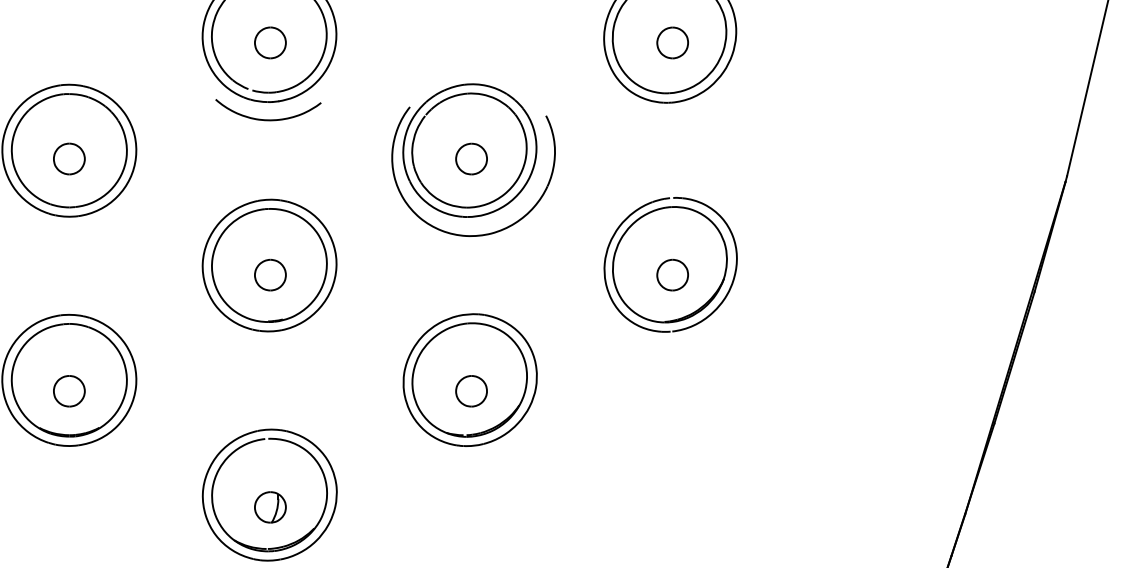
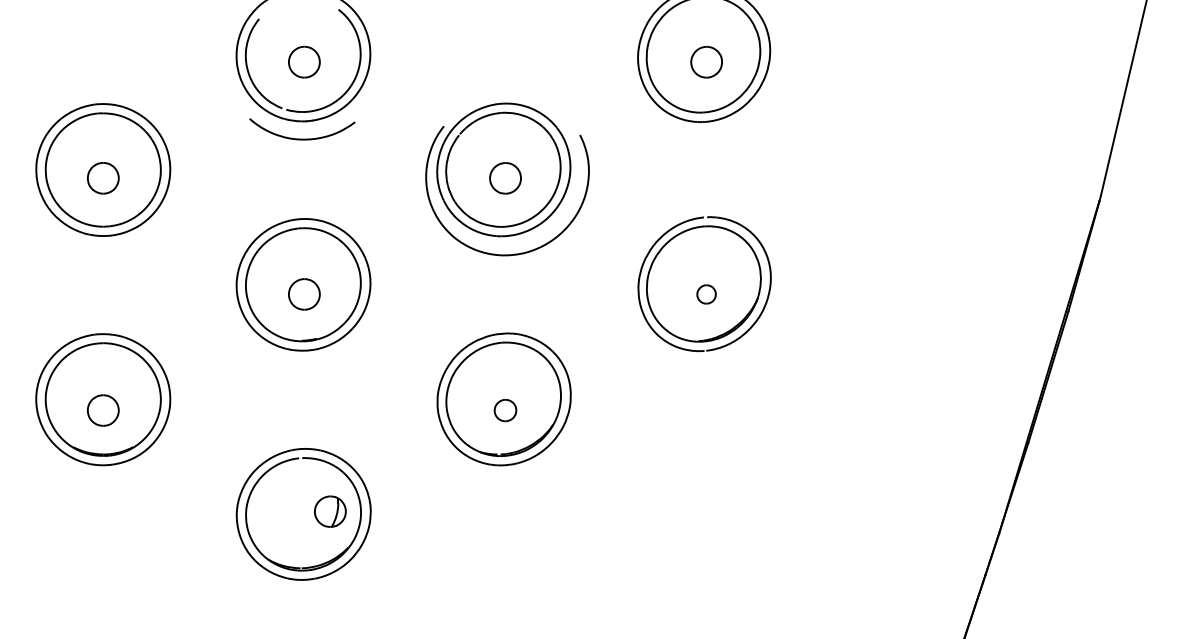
part: (672, 275) -> (706, 294), size x0.6
part: (471, 391) -> (505, 410), size x0.7
part: (270, 507) -> (330, 511), moved

